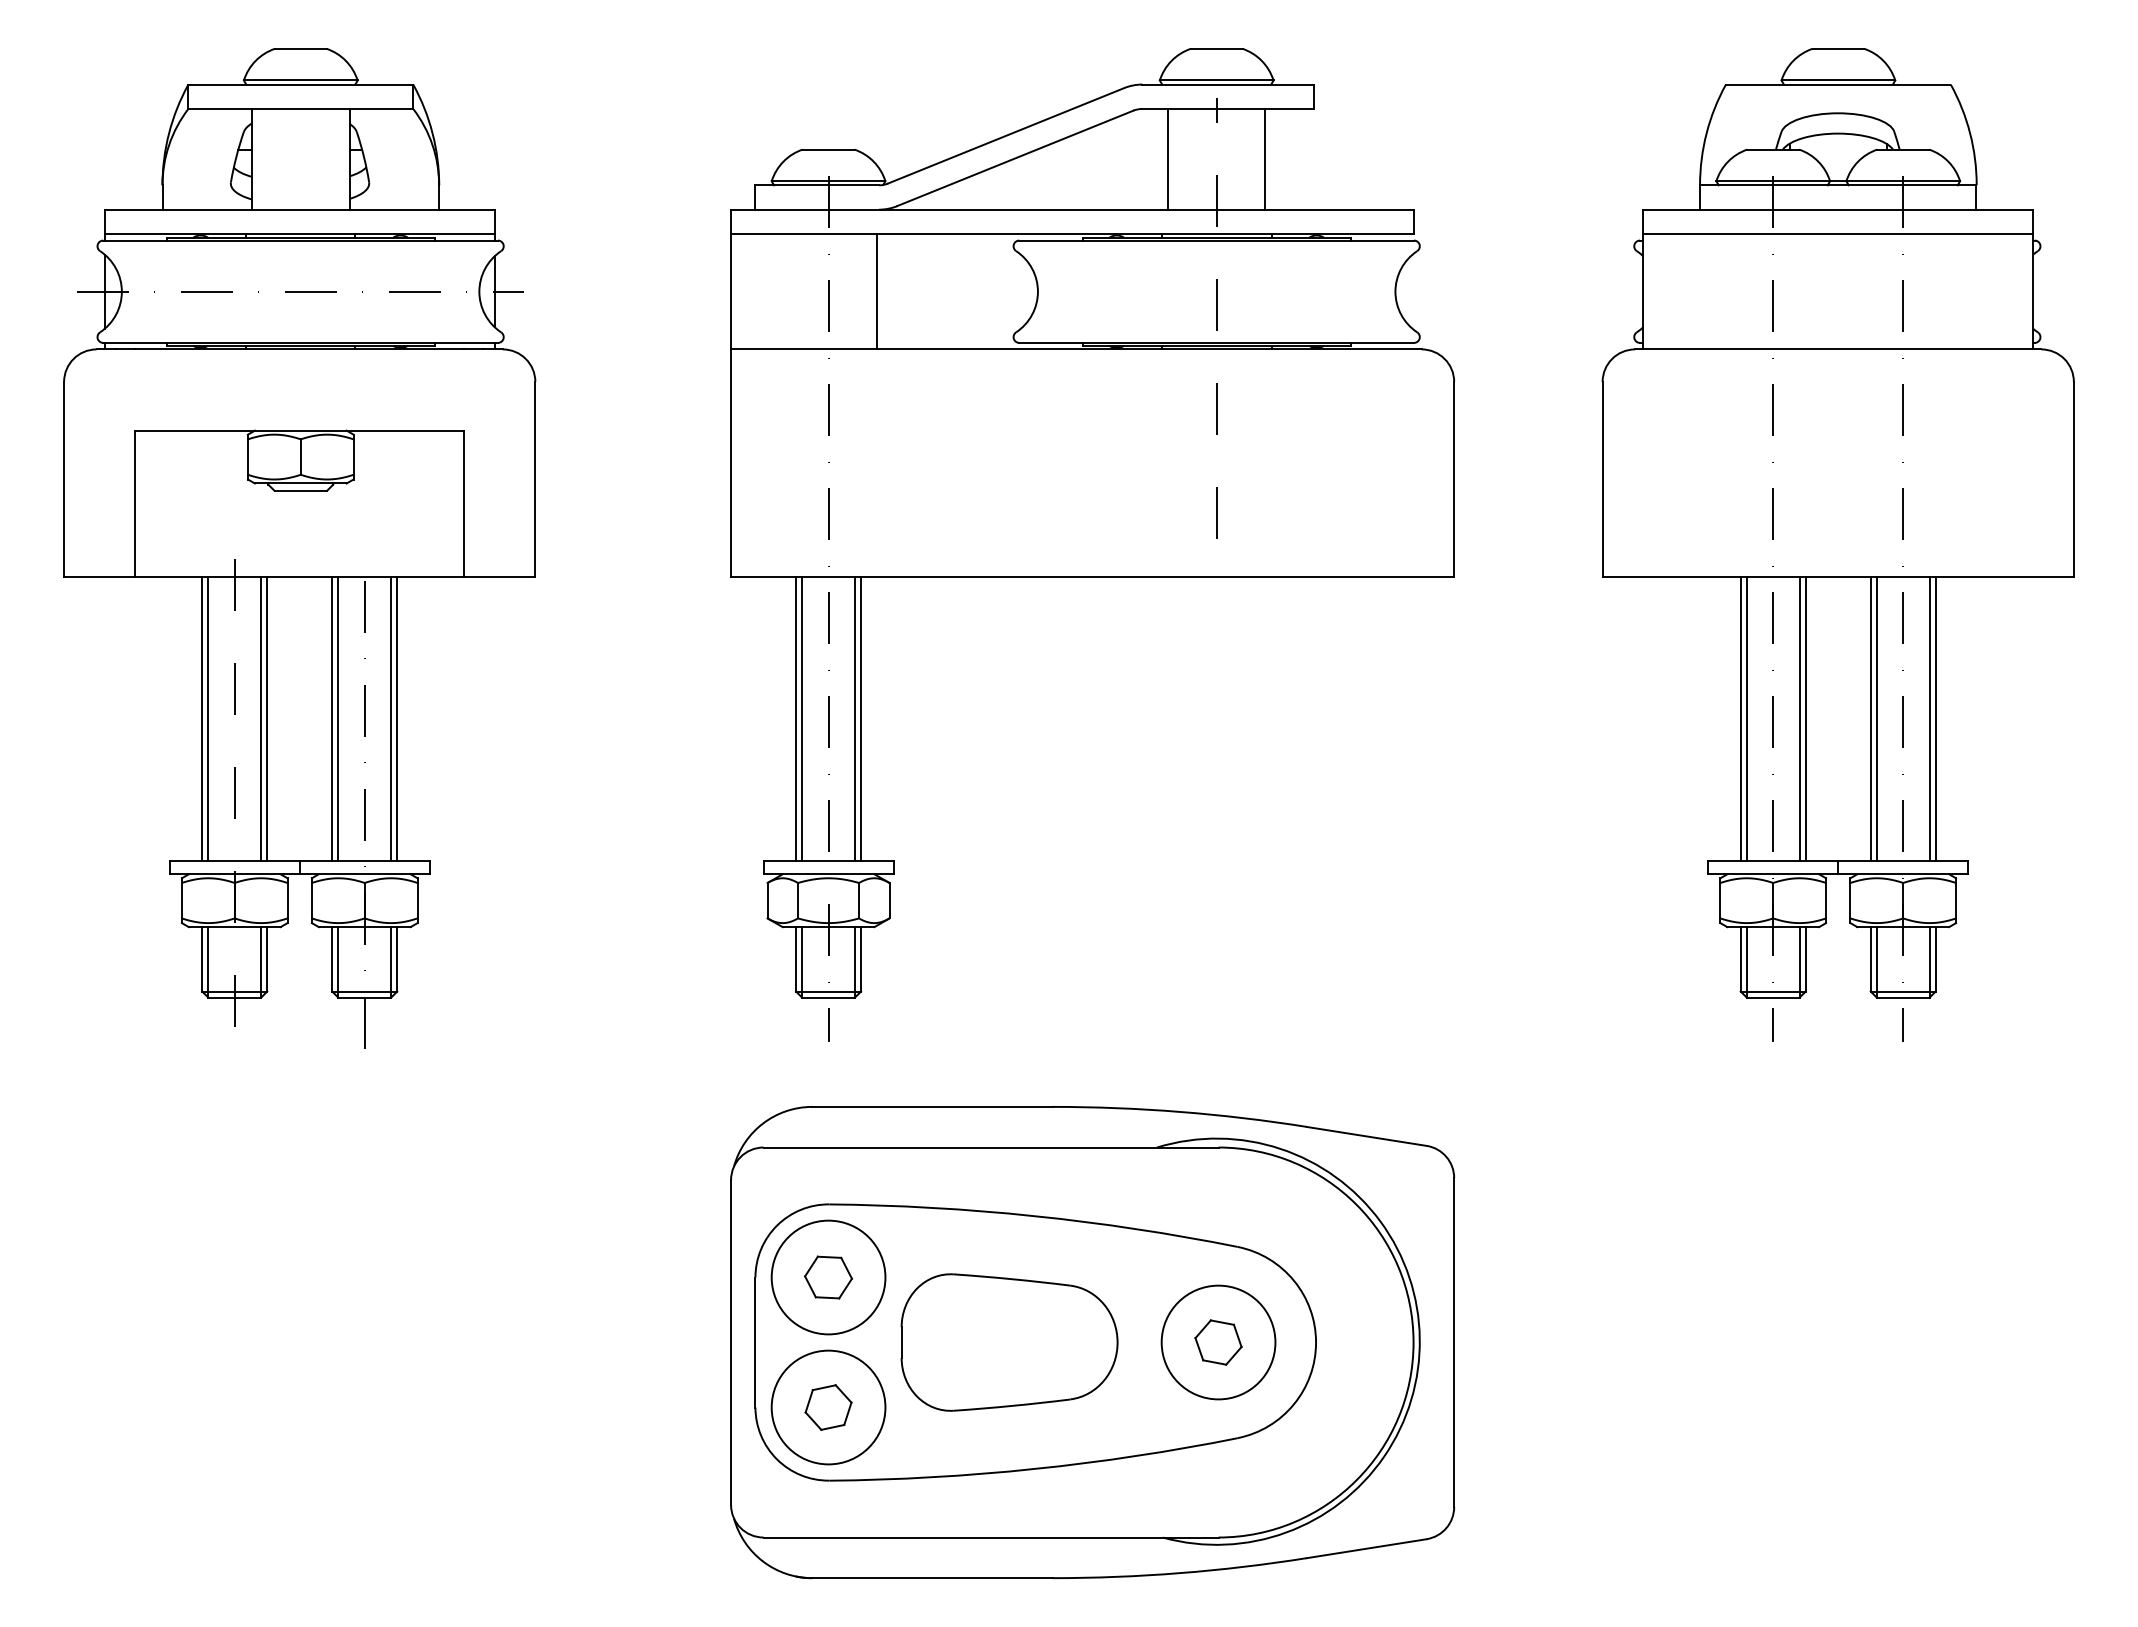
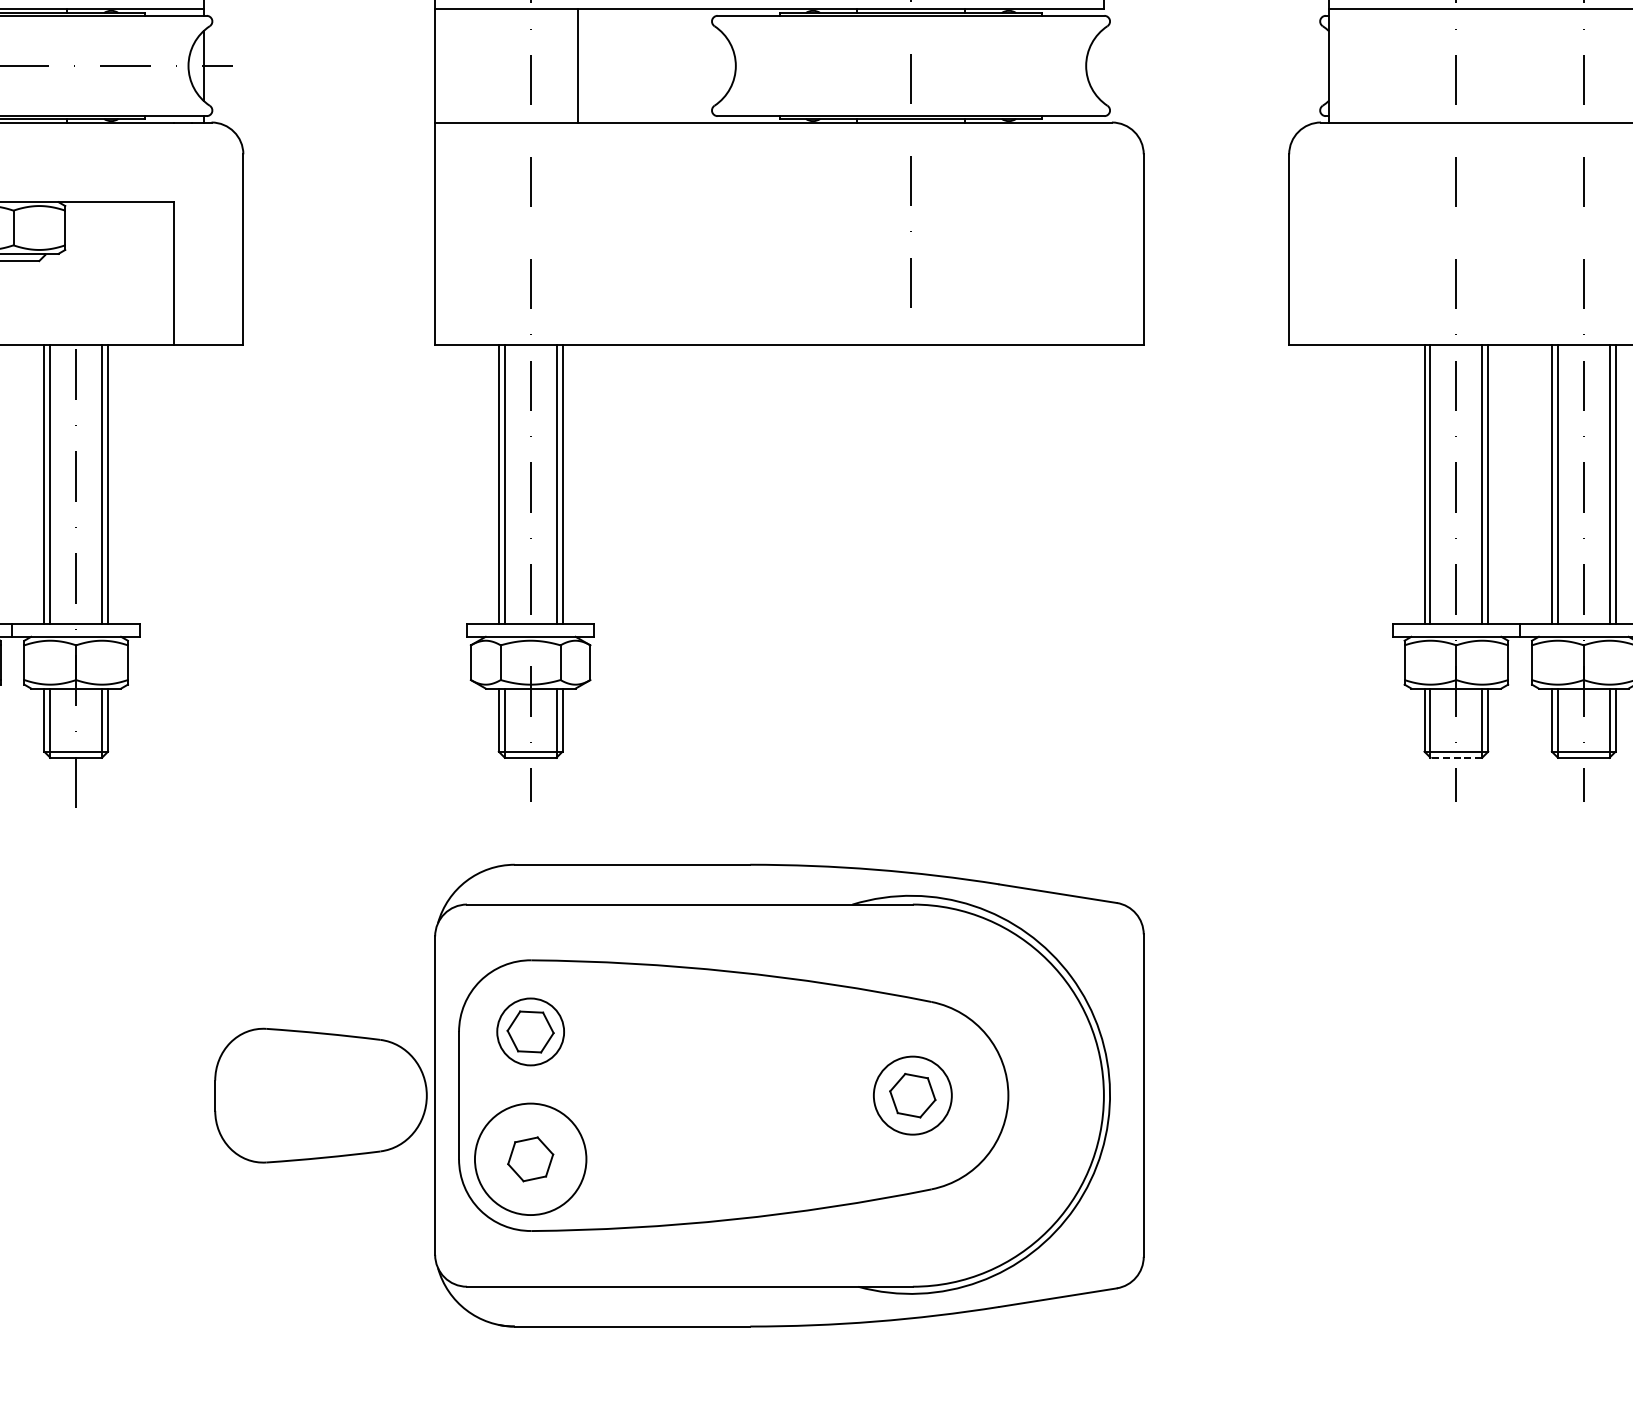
line: (1772, 997) -> (1455, 757), solid -> dashed
circle: (828, 1277) -> (530, 1031), size x0.6
part: (1009, 1342) -> (320, 1095), moved
circle: (1218, 1342) -> (912, 1095), size x0.7

